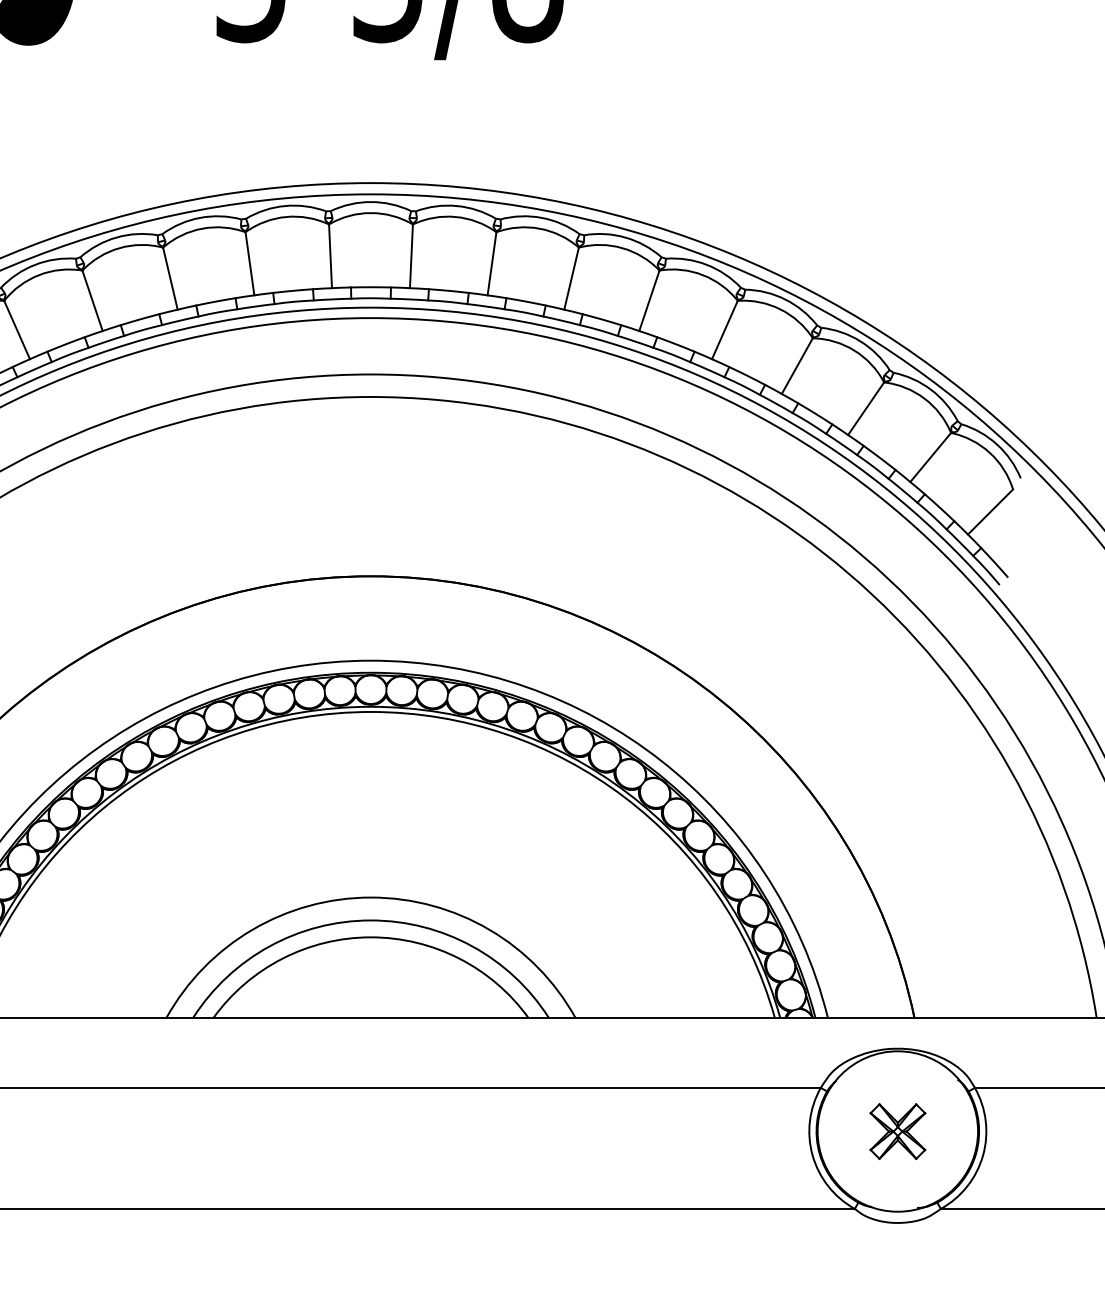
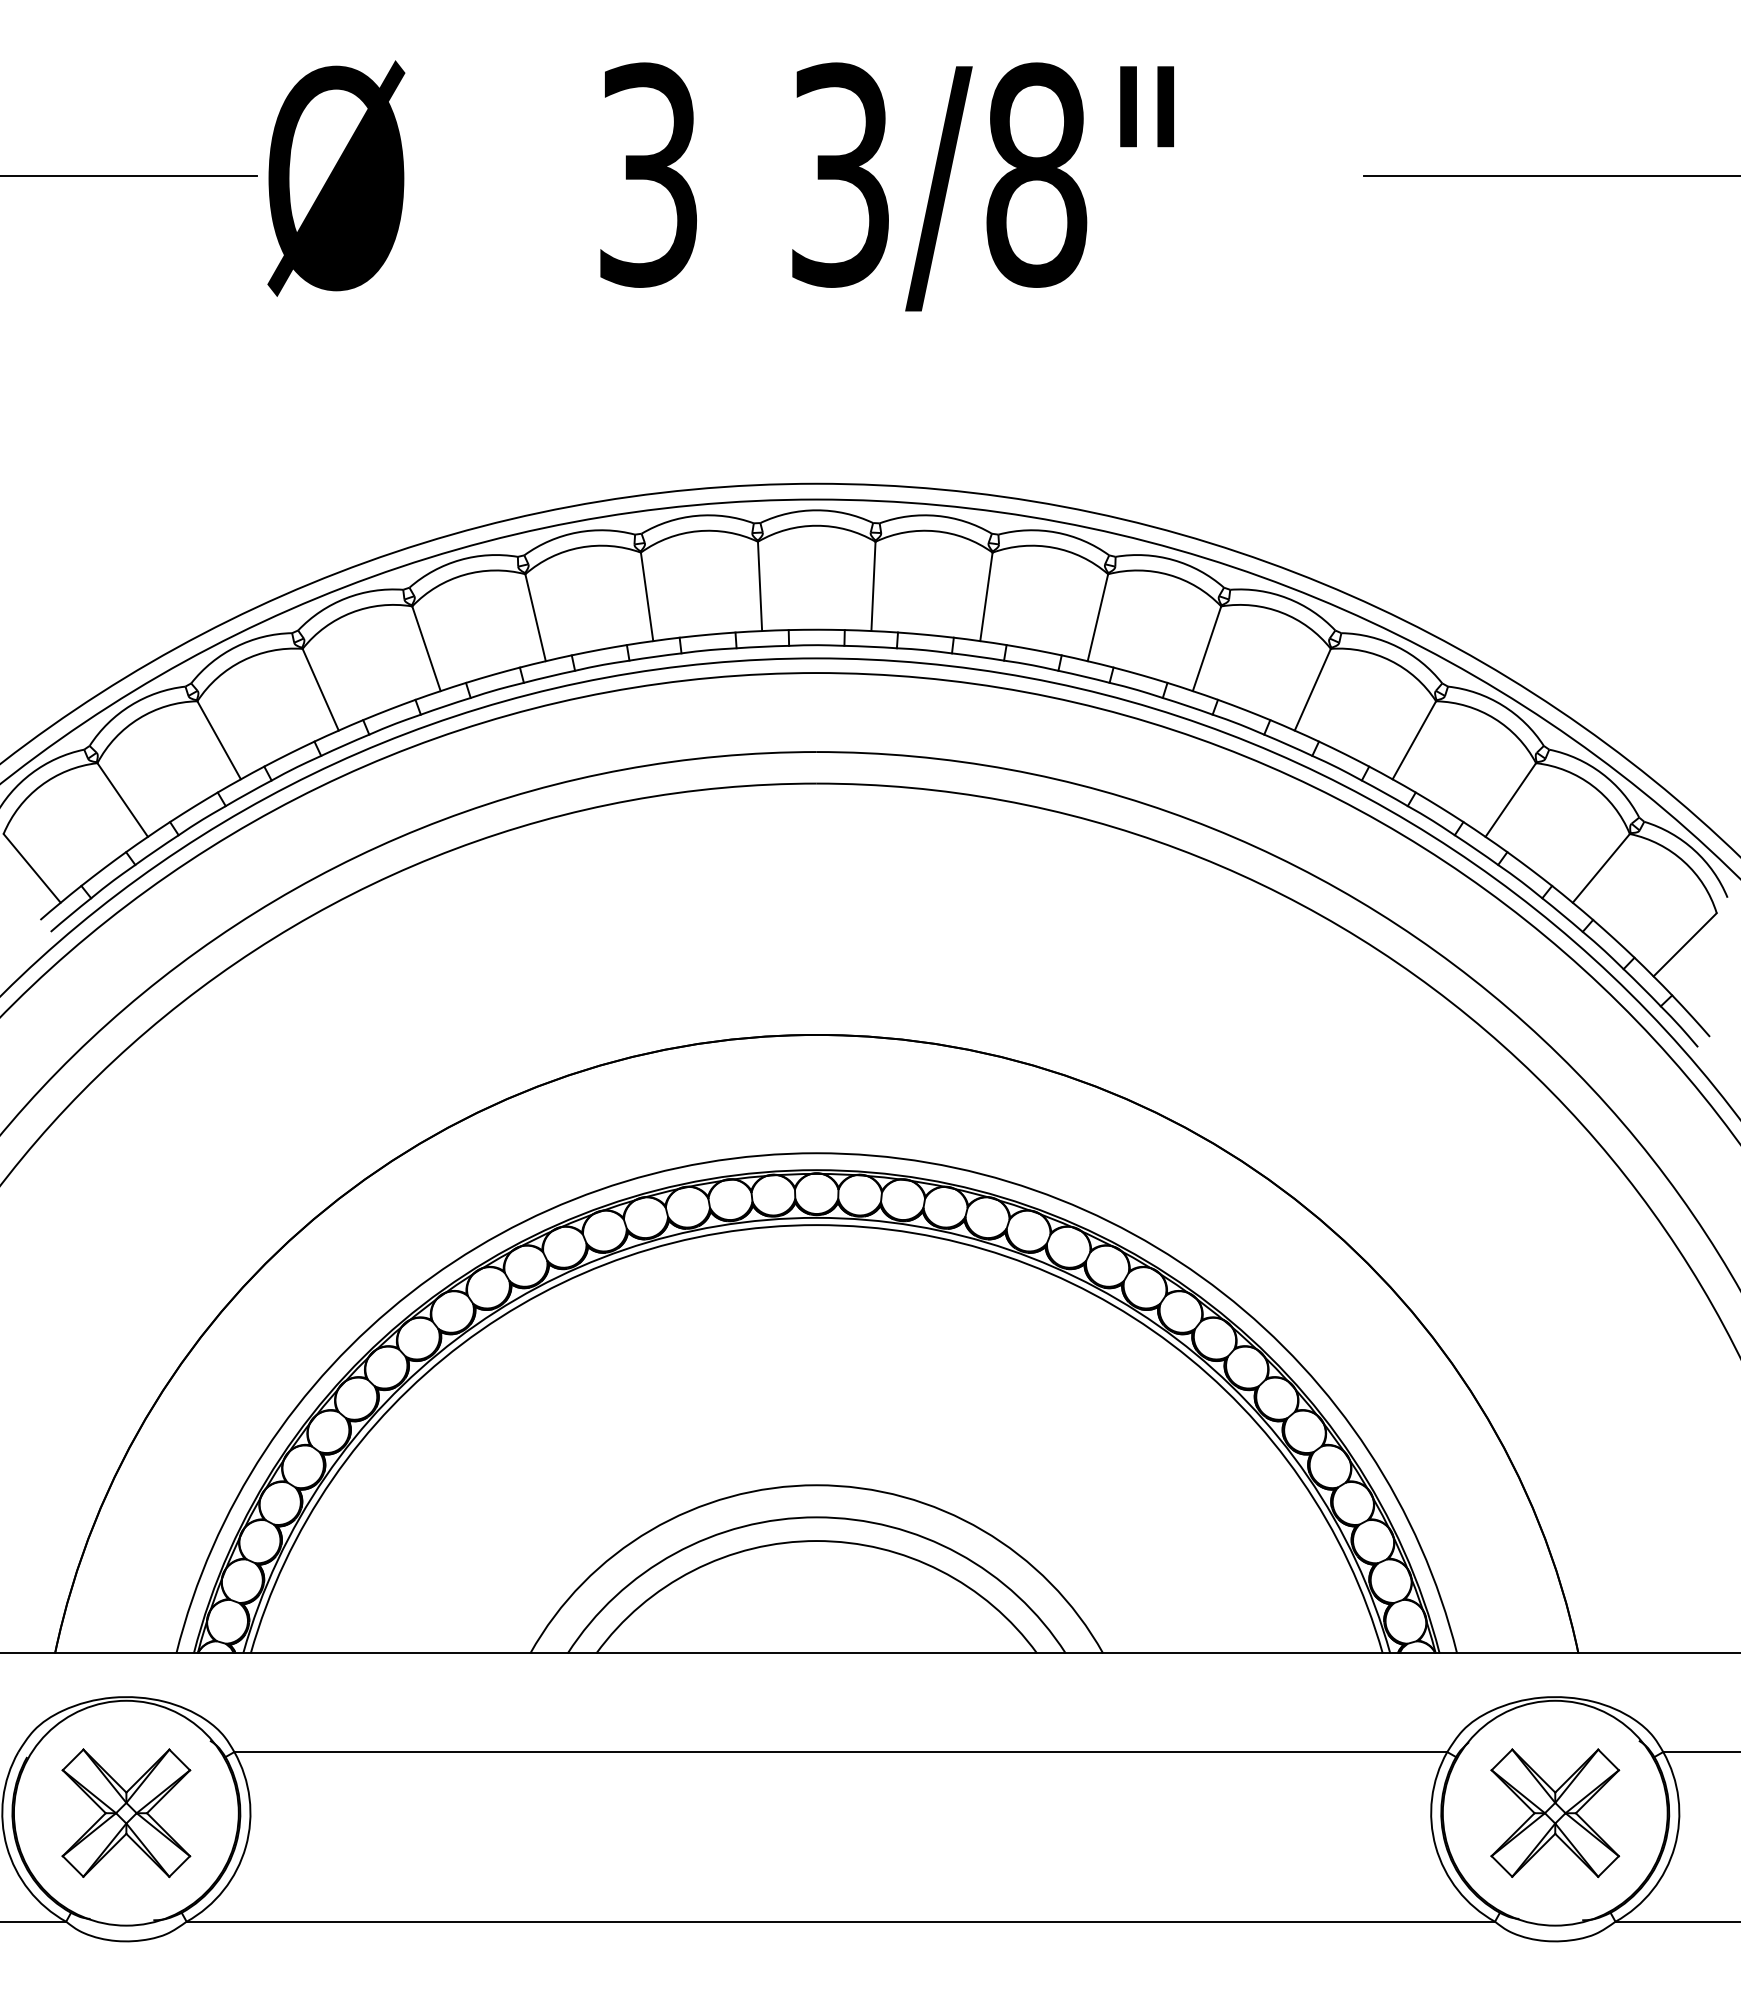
part: (898, 1131) -> (1555, 1813), size x1.67

